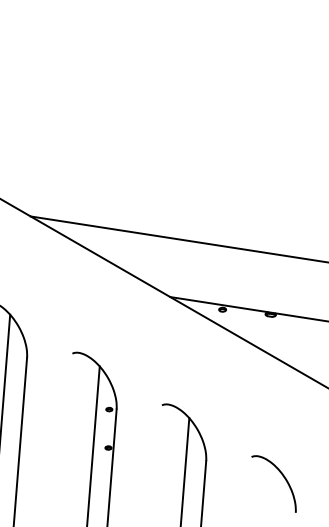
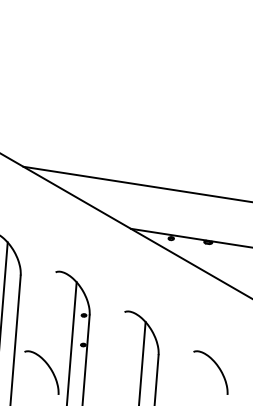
curve: (63, 477) -> (48, 367), added

